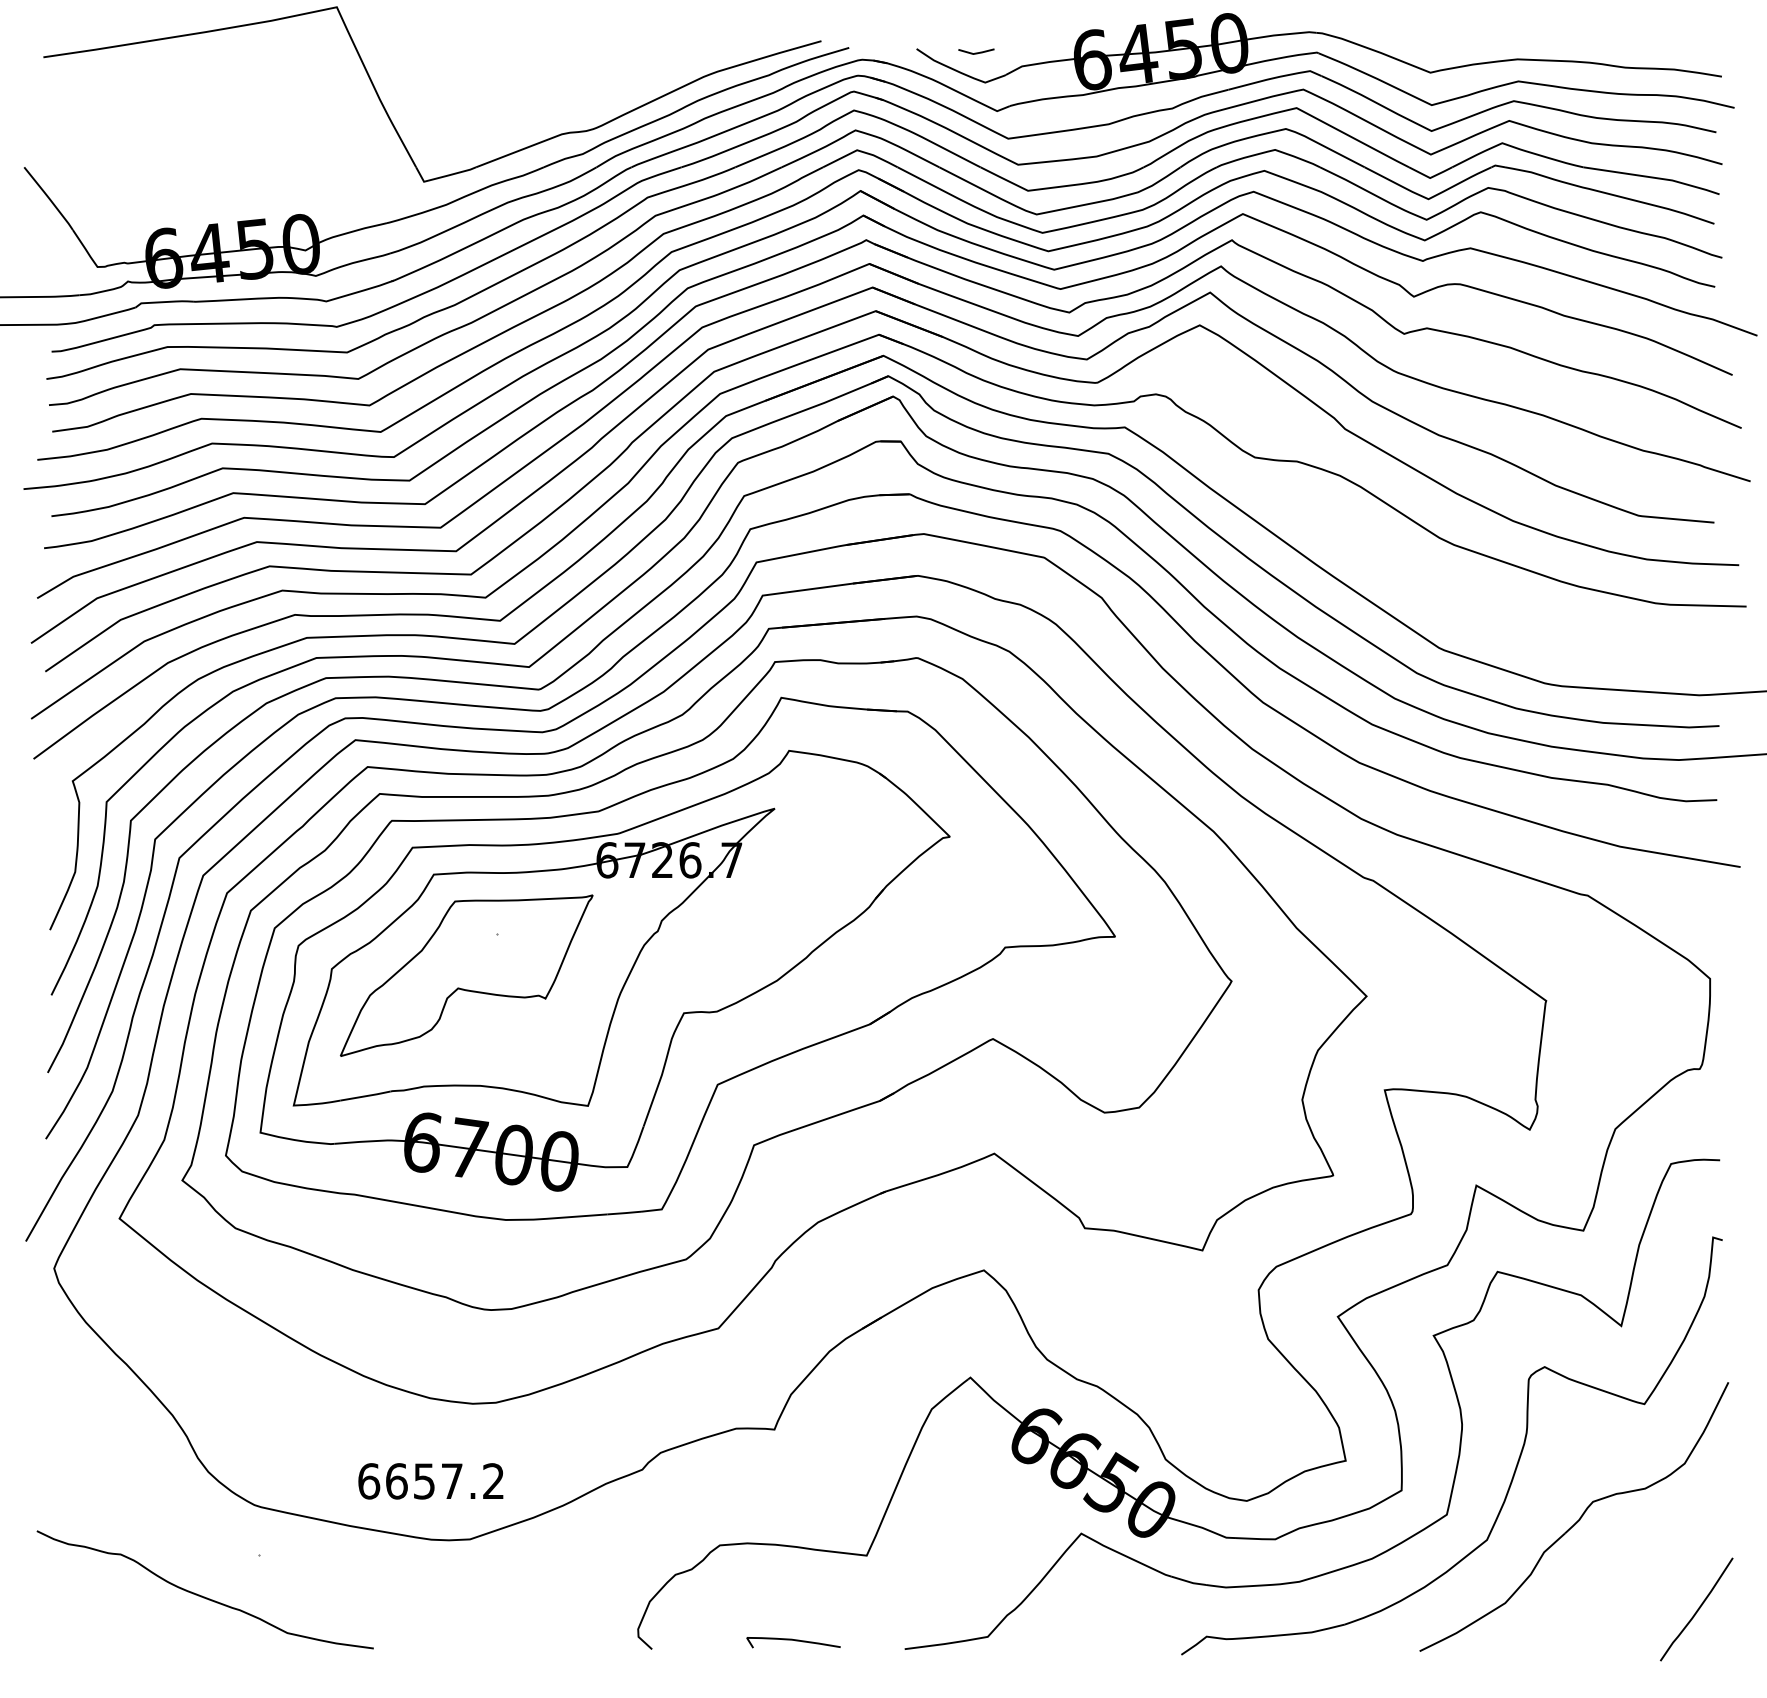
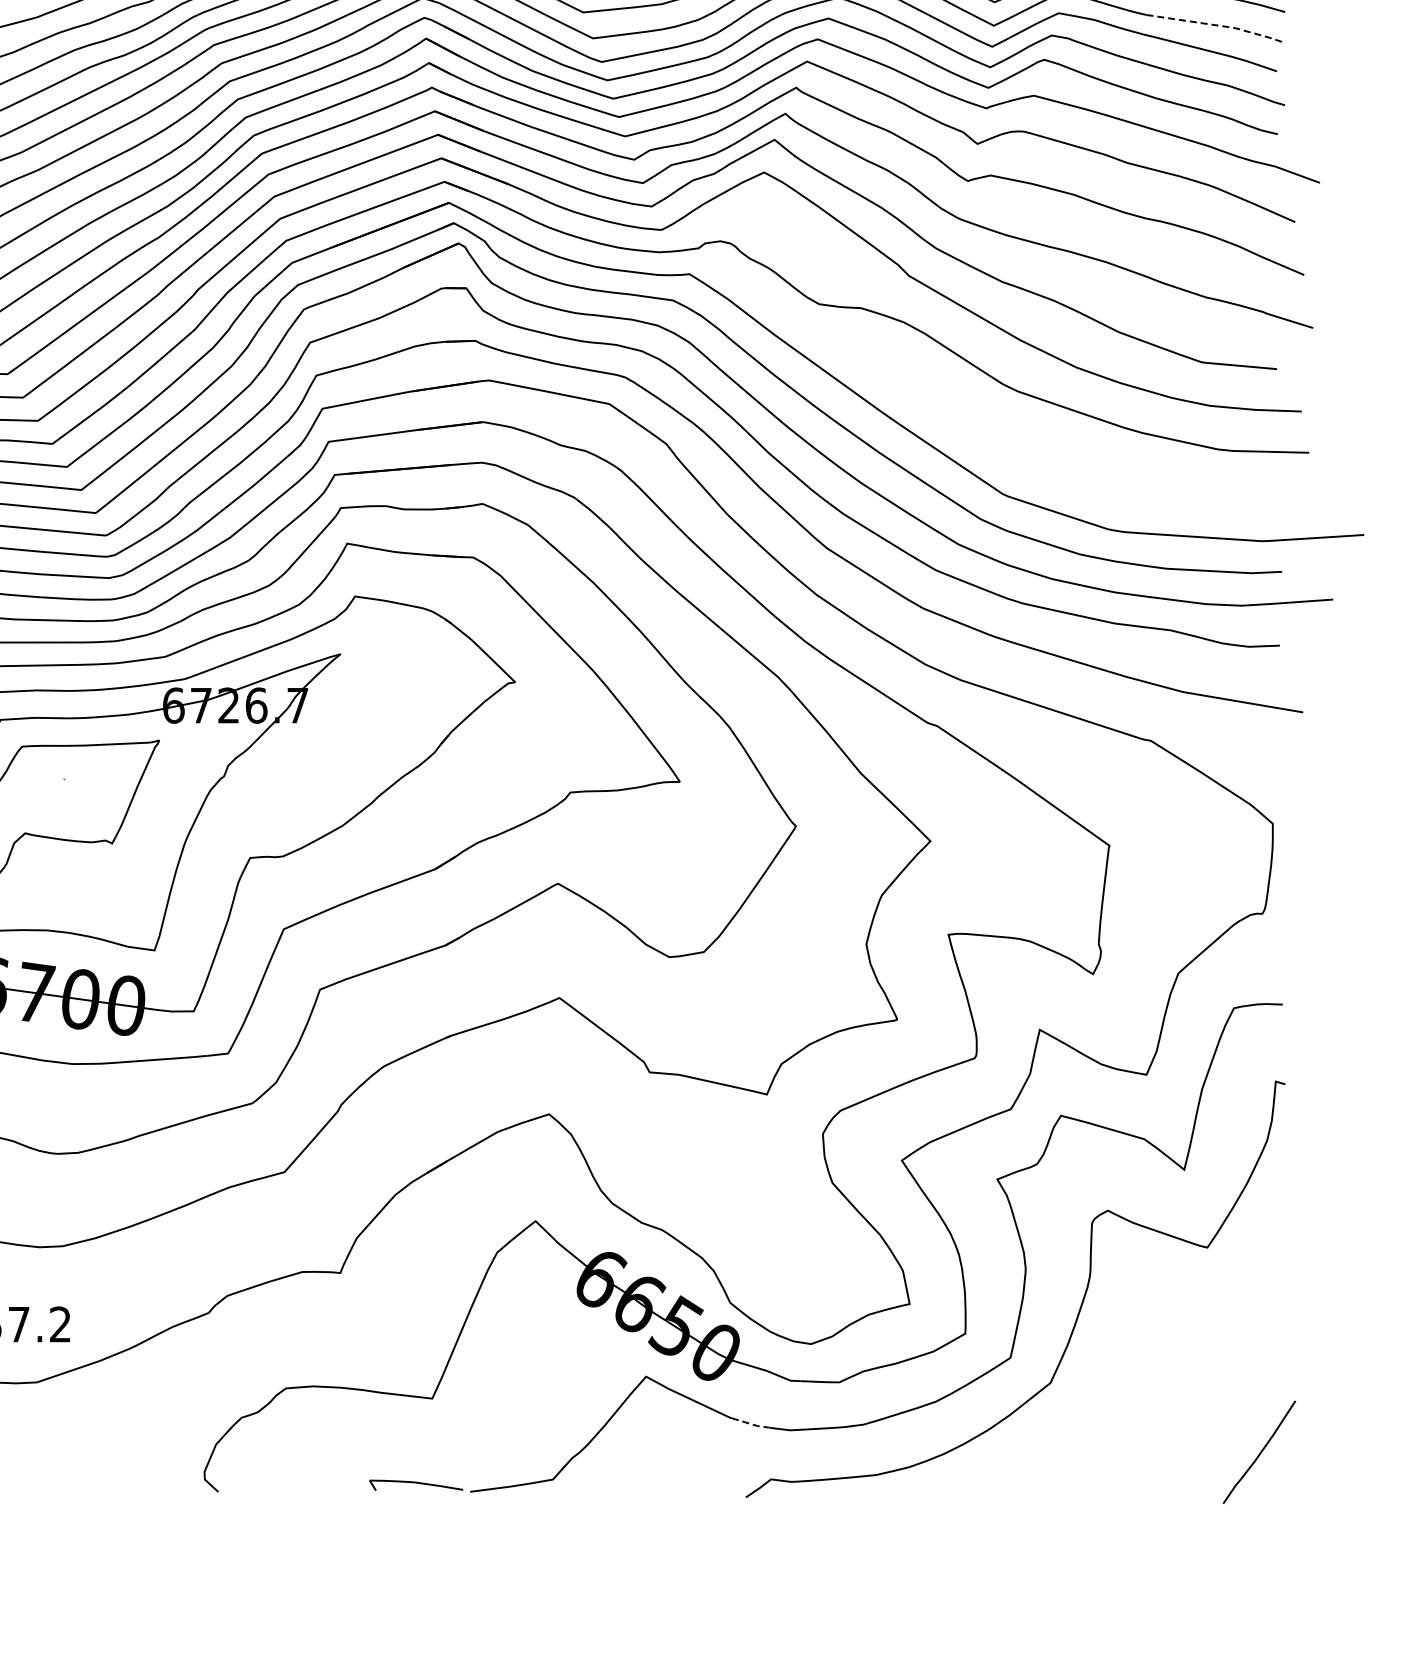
line: (1653, 177) -> (1216, 25), solid -> dashed
part: (1574, 1516) -> (1137, 1359), removed
line: (1189, 1582) -> (753, 1425), solid -> dashed
curve: (793, 1640) -> (416, 1483), moved

